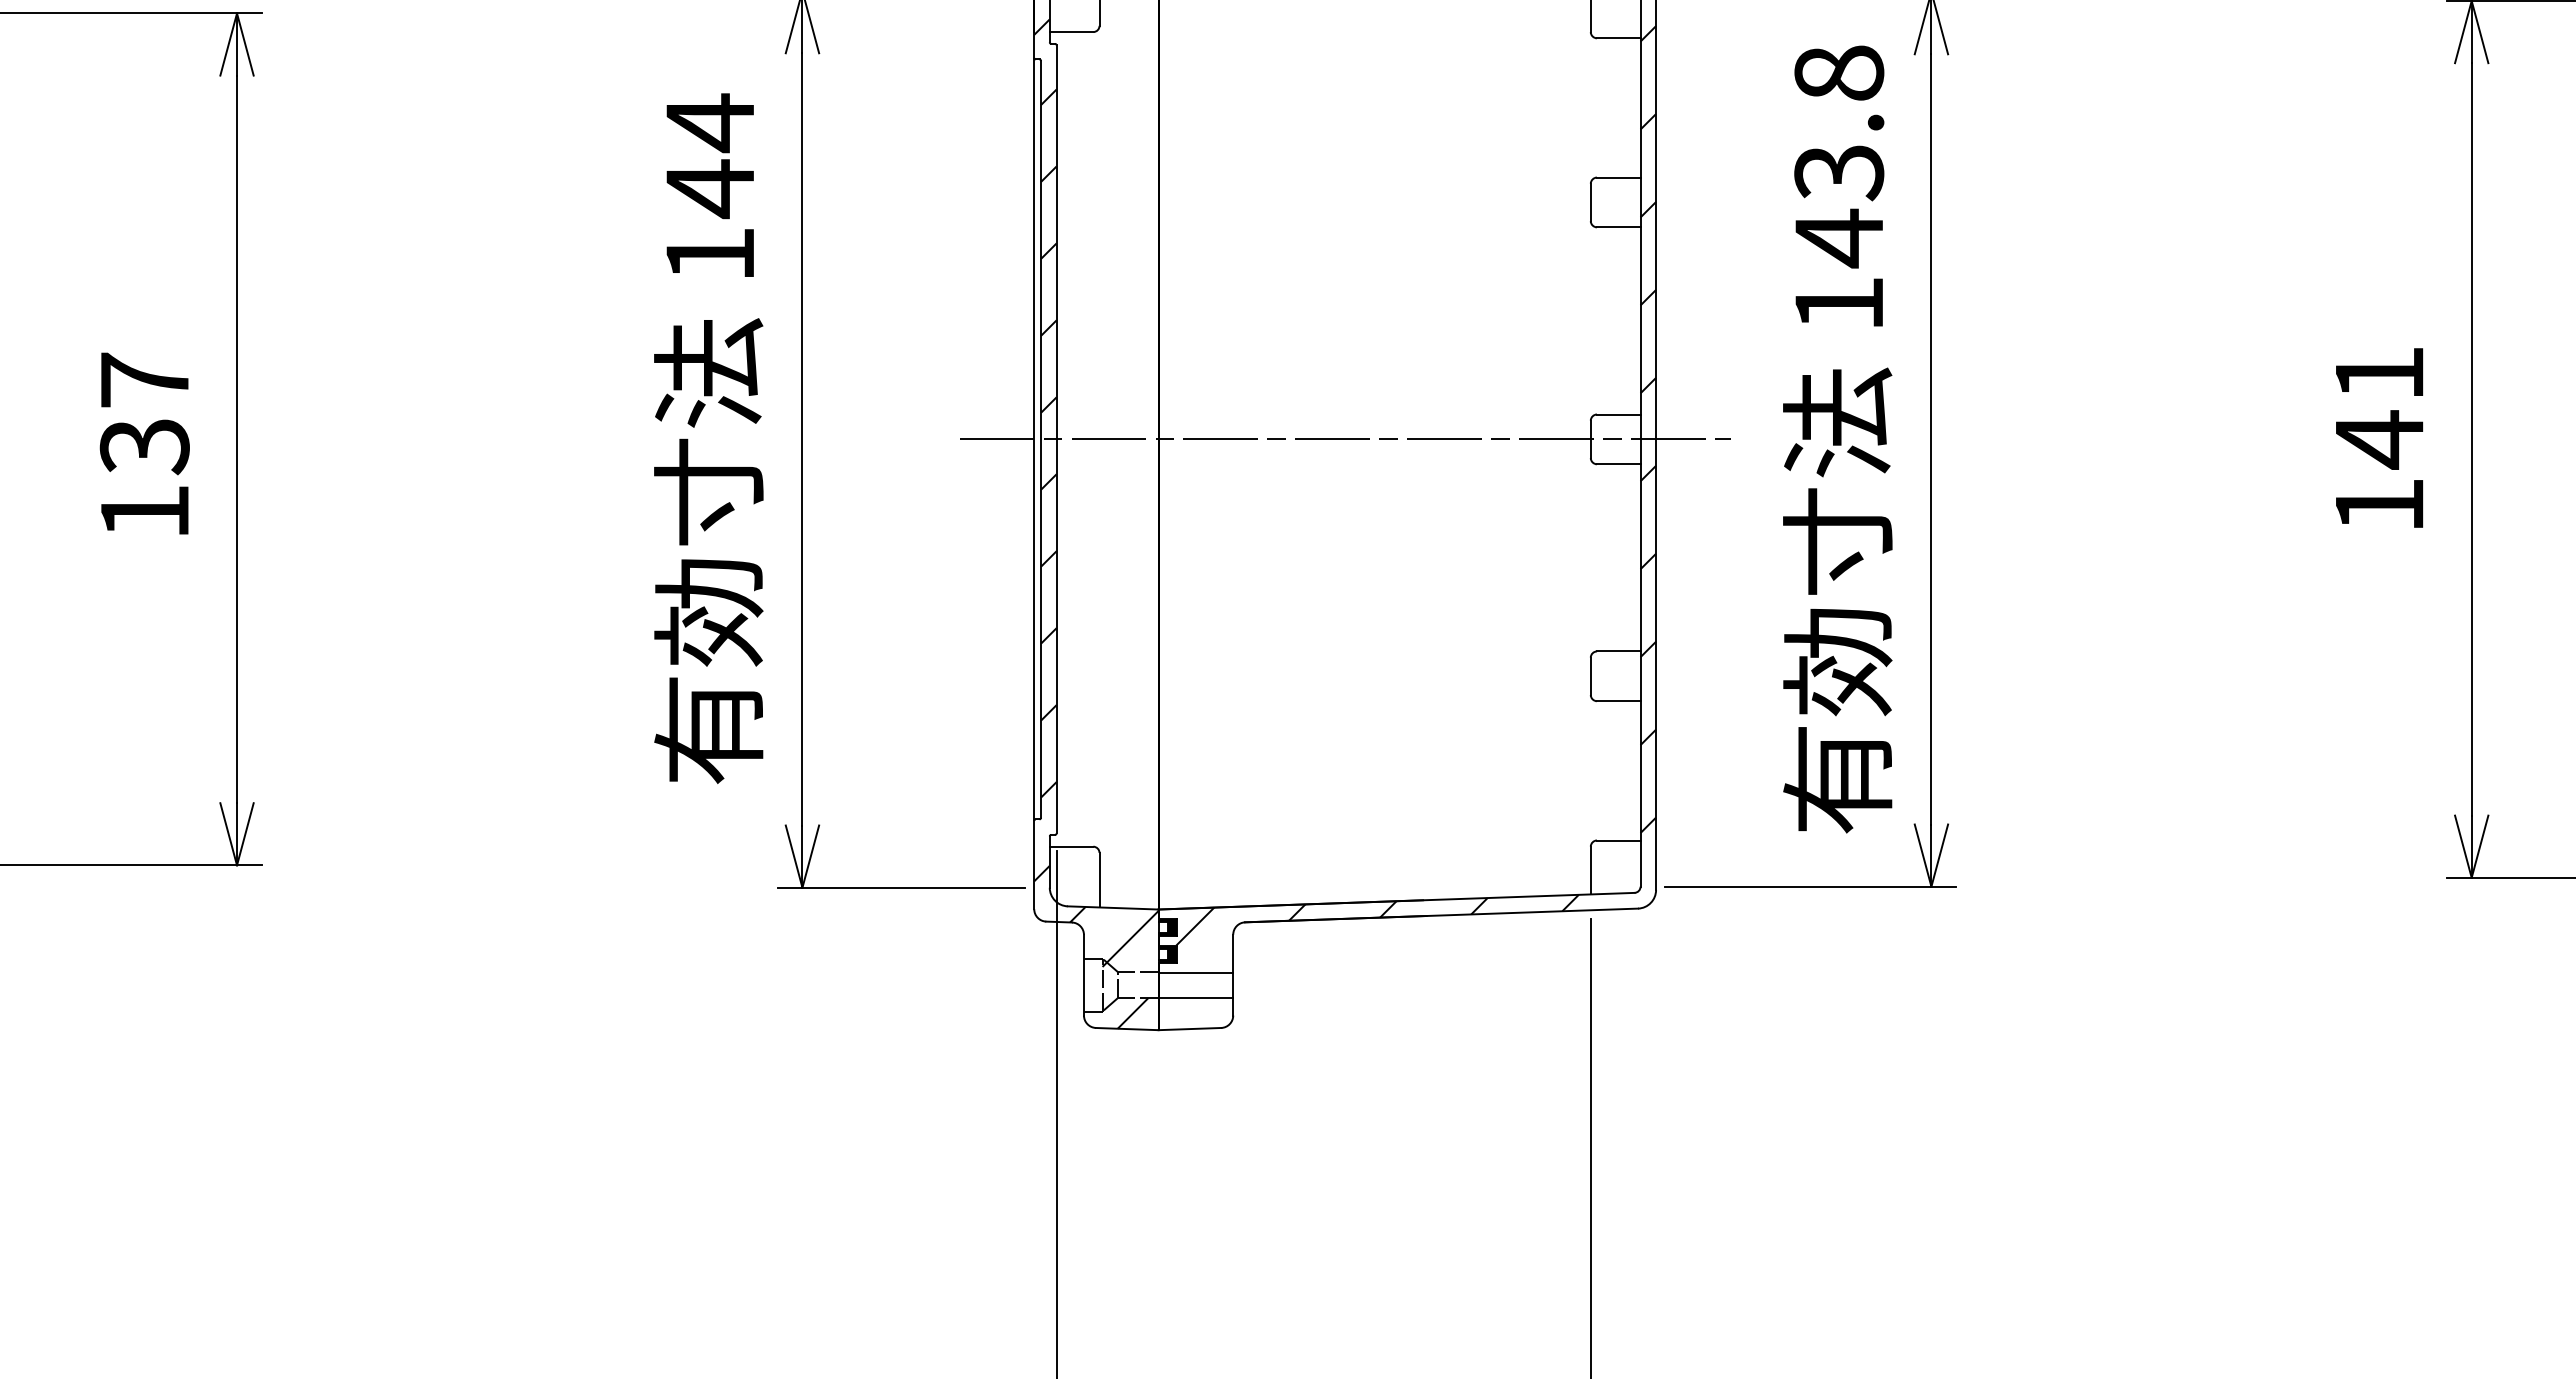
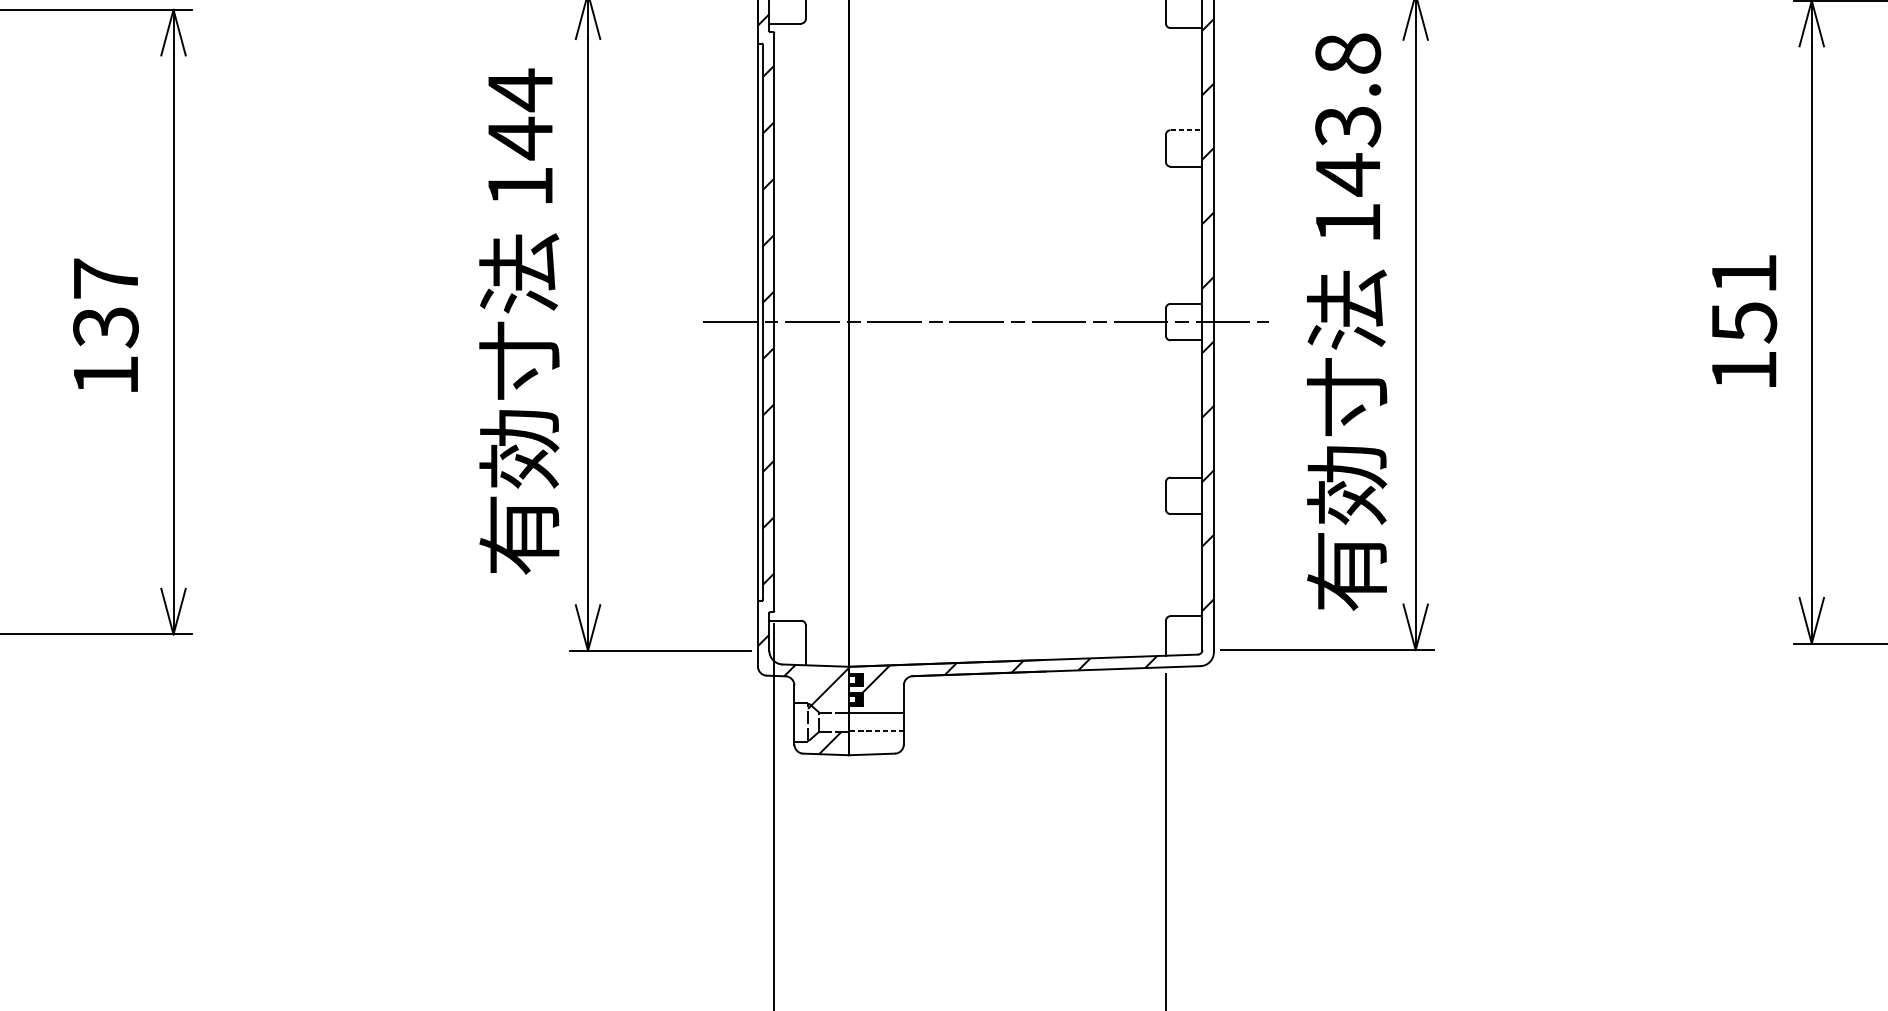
line: (1618, 177) -> (1186, 130), solid -> dashed
text: (2380, 439) -> (1744, 322), 141 -> 151
line: (1195, 997) -> (876, 731), solid -> dashed

